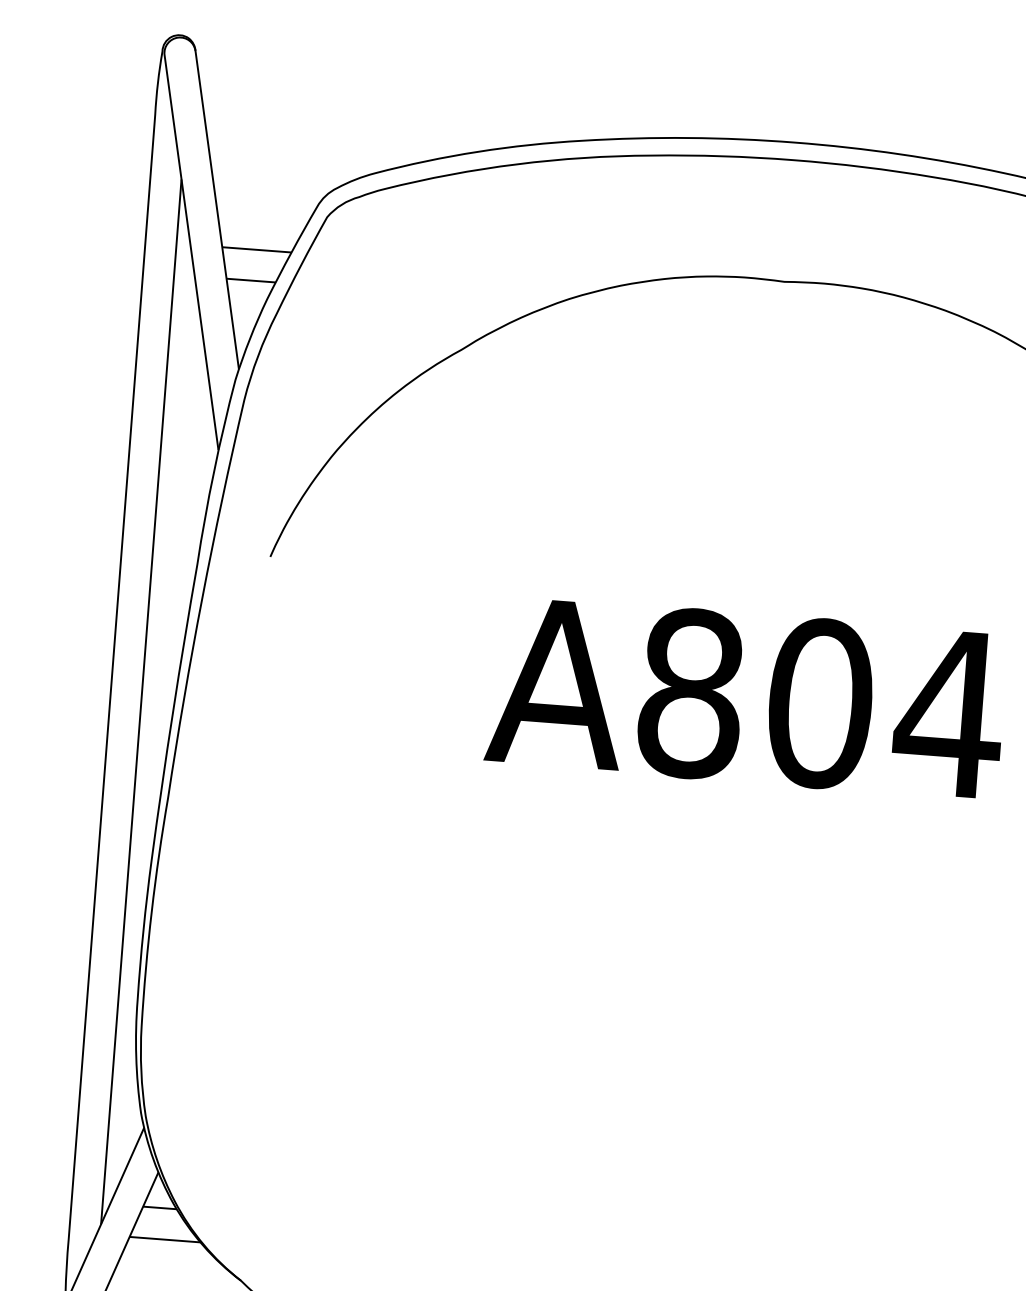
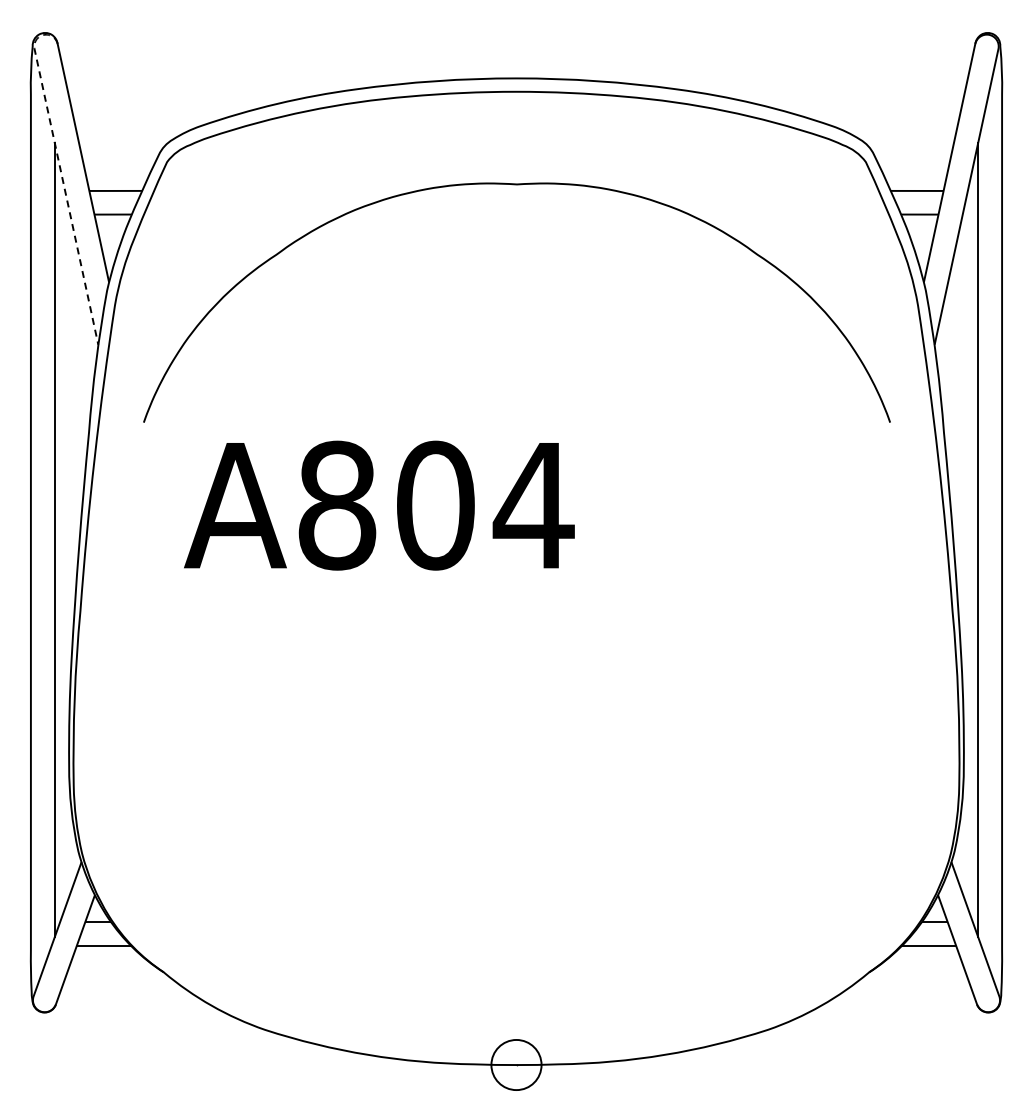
line: (185, 210) -> (59, 165), solid -> dashed
text: (746, 697) -> (379, 505), moved

